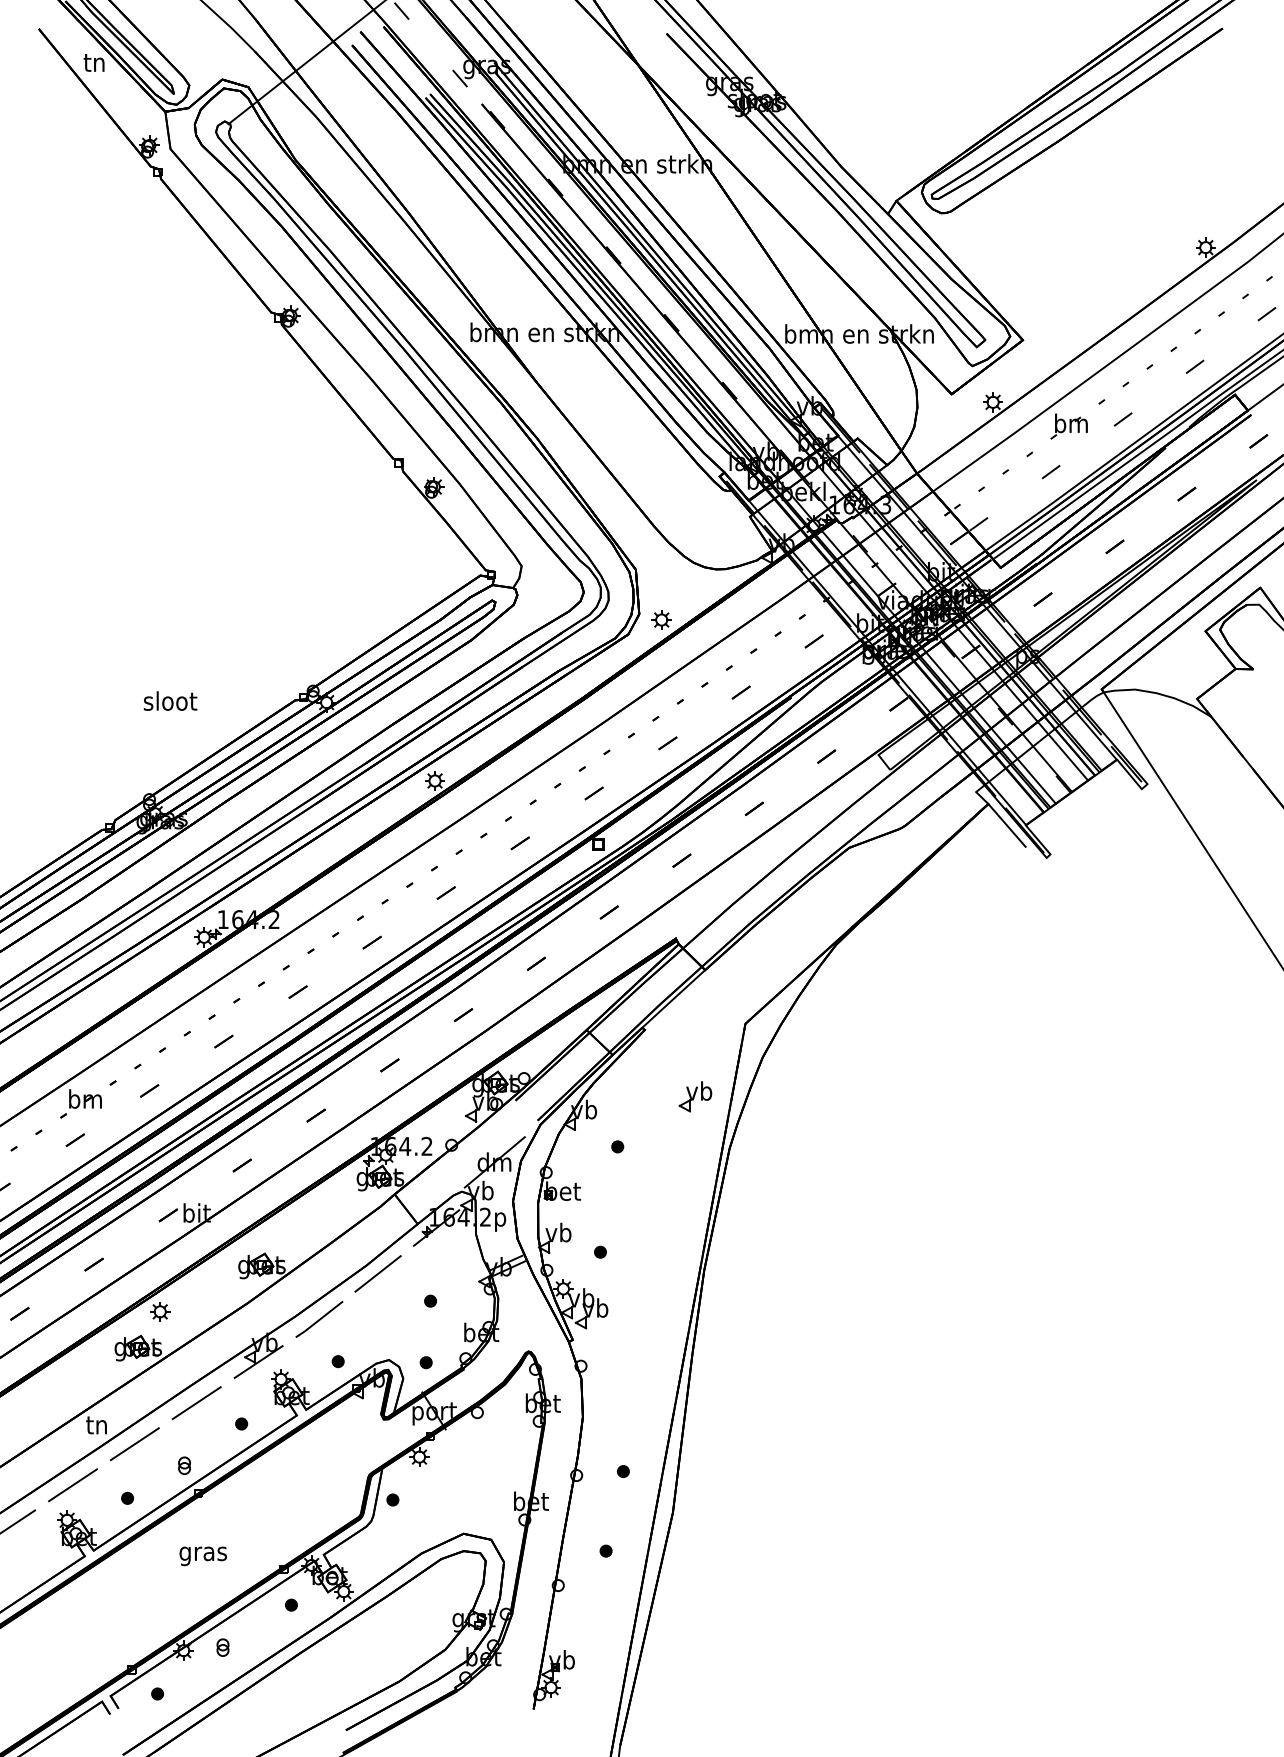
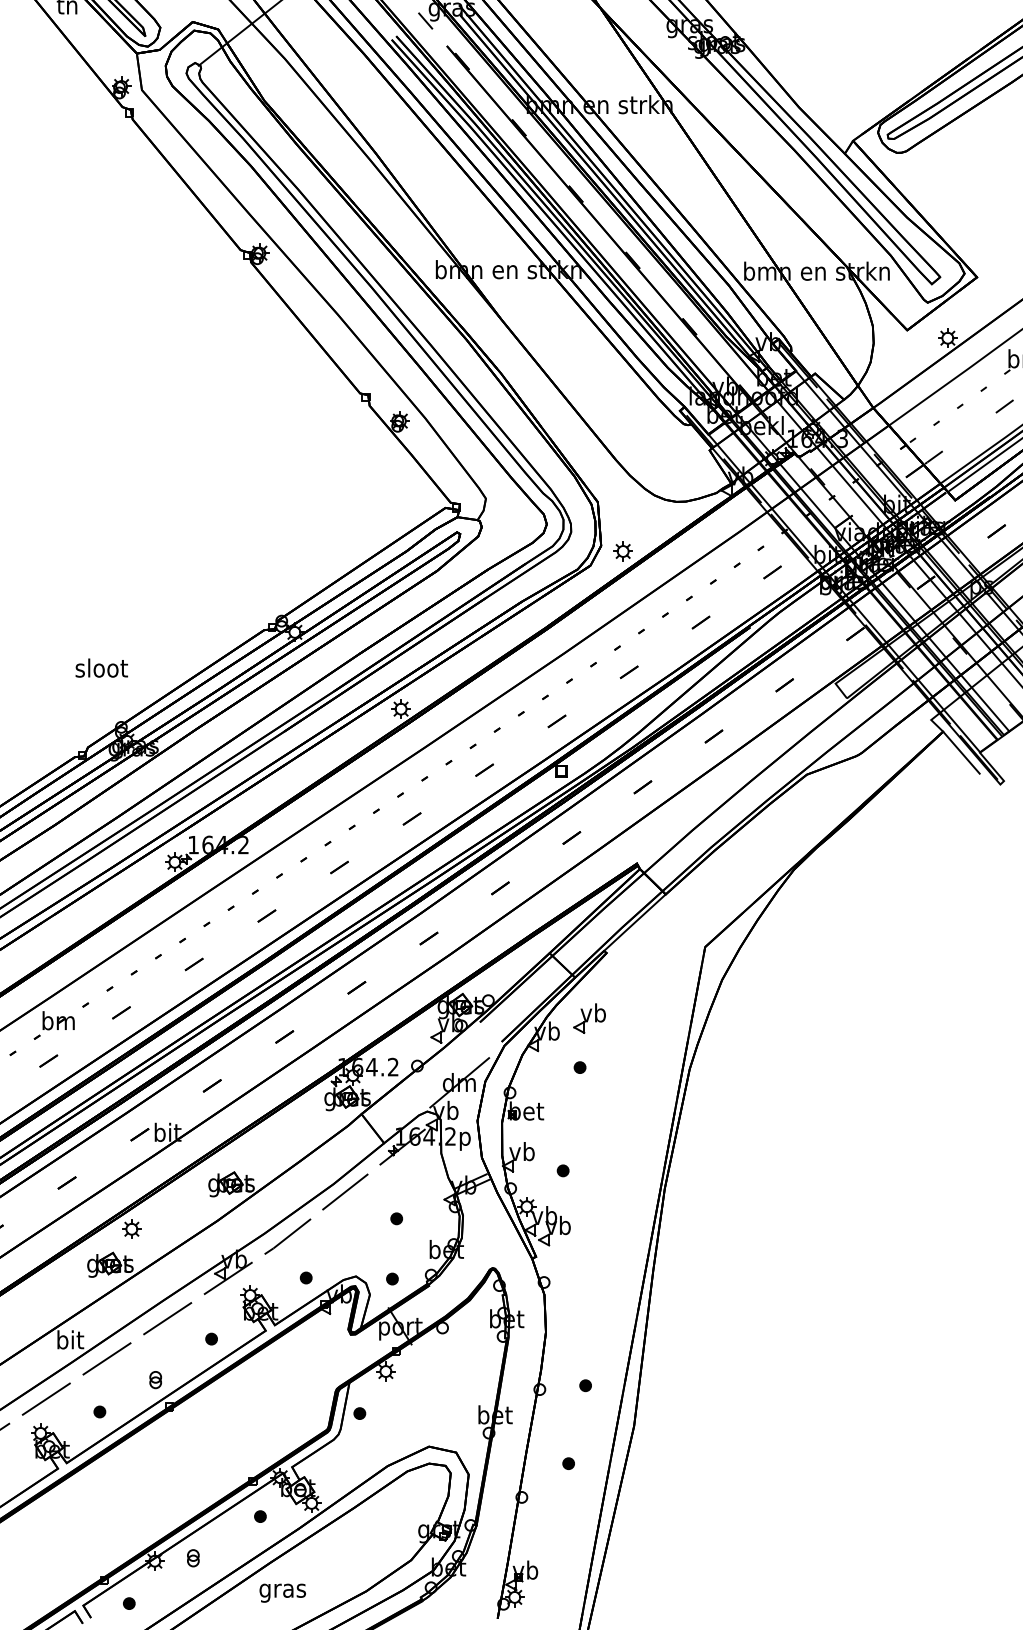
text: (170, 700) -> (101, 667), moved
part: (695, 1096) -> (589, 1018), moved
text: (97, 1424) -> (70, 1339), tn -> bit
text: (202, 1556) -> (282, 1593), moved

